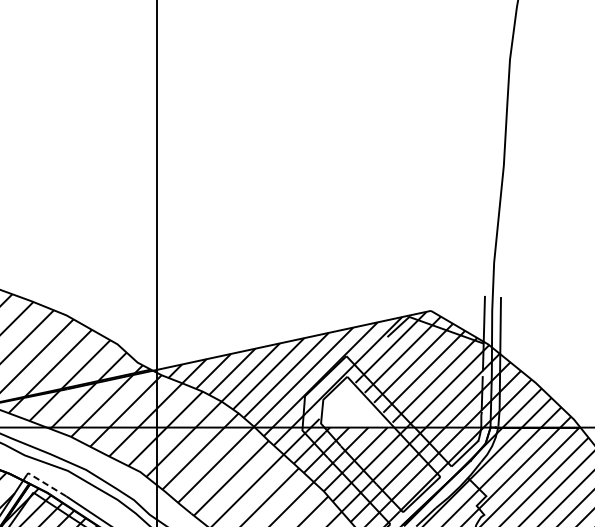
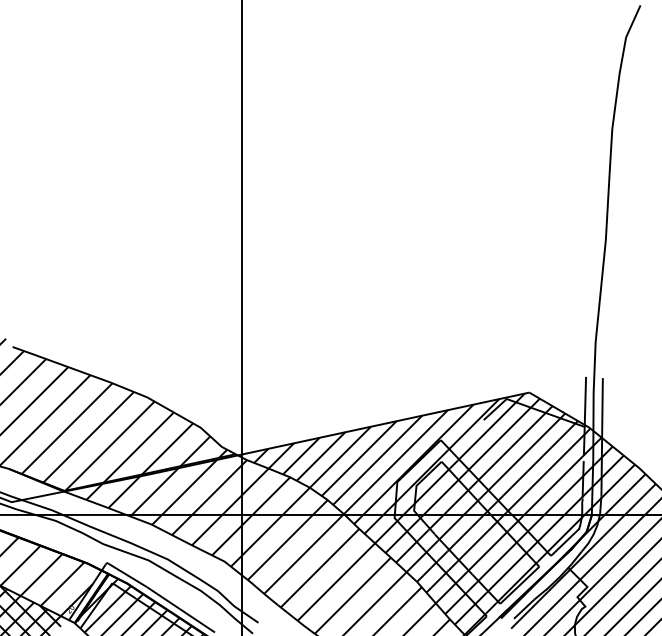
hatch: (355, 405) -> (450, 491), added
line: (47, 485) -> (127, 575), dashed -> solid

